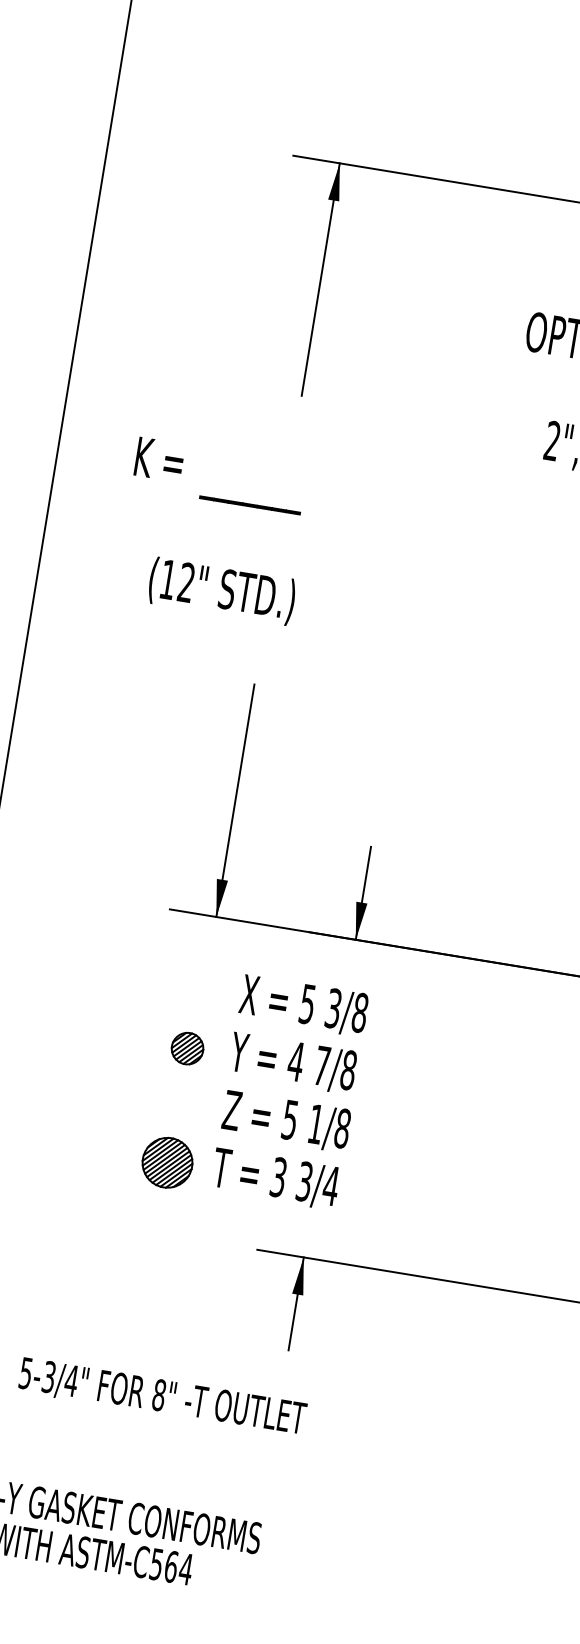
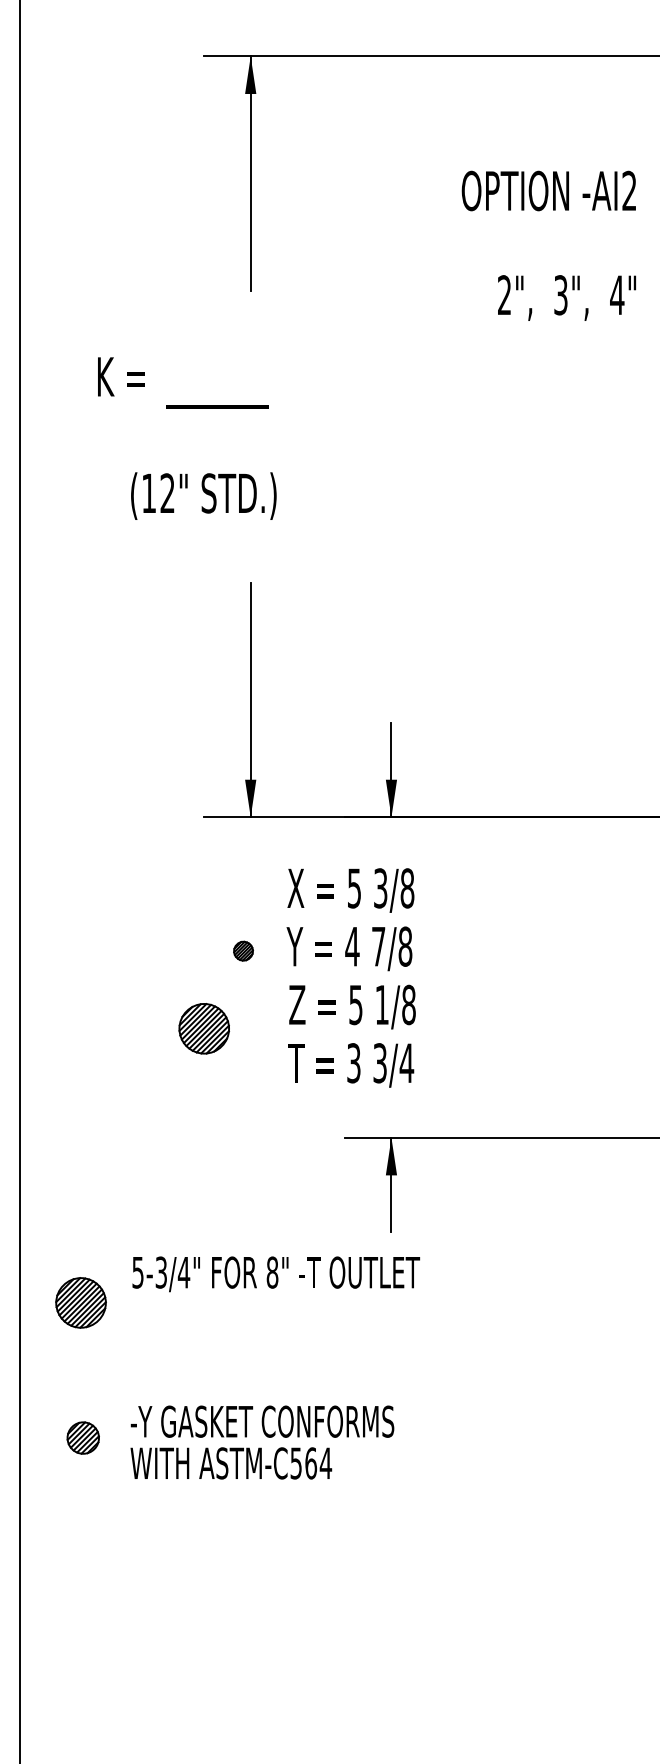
part: (187, 1047) -> (243, 950), size x0.6
part: (166, 1162) -> (203, 1028), moved
text: (162, 1397) -> (276, 1274), moved

